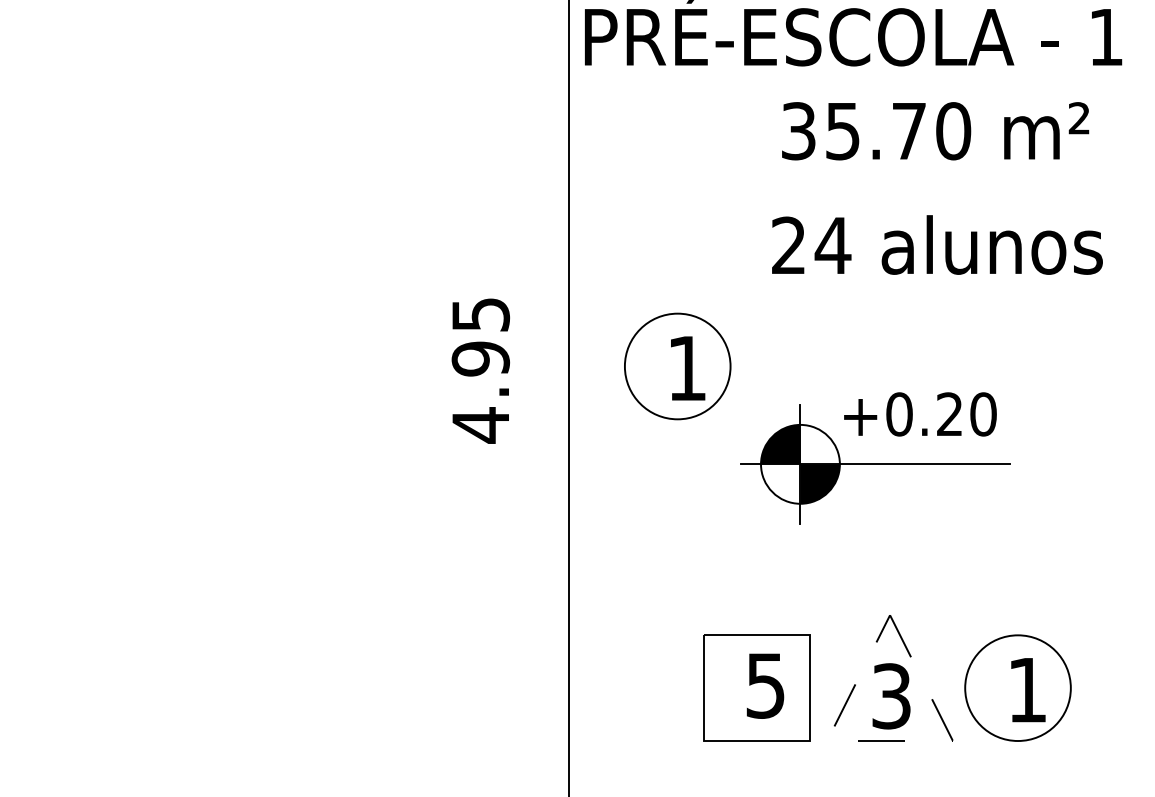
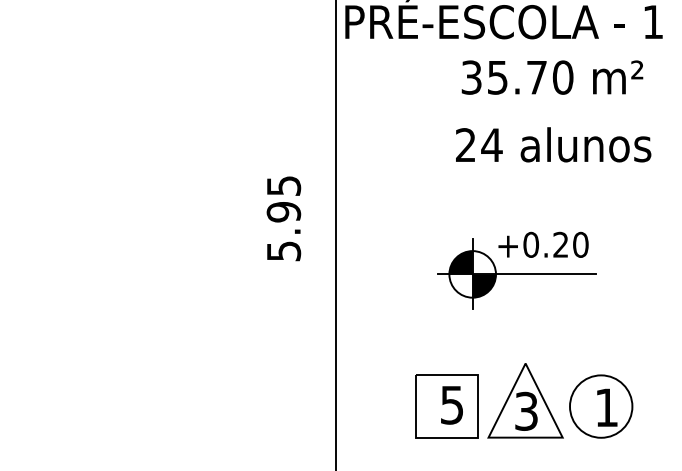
part: (678, 366) -> (400, 216), removed
text: (481, 425) -> (284, 251), 4.95 -> 5.95
line: (889, 740) -> (525, 437), dashed -> solid

